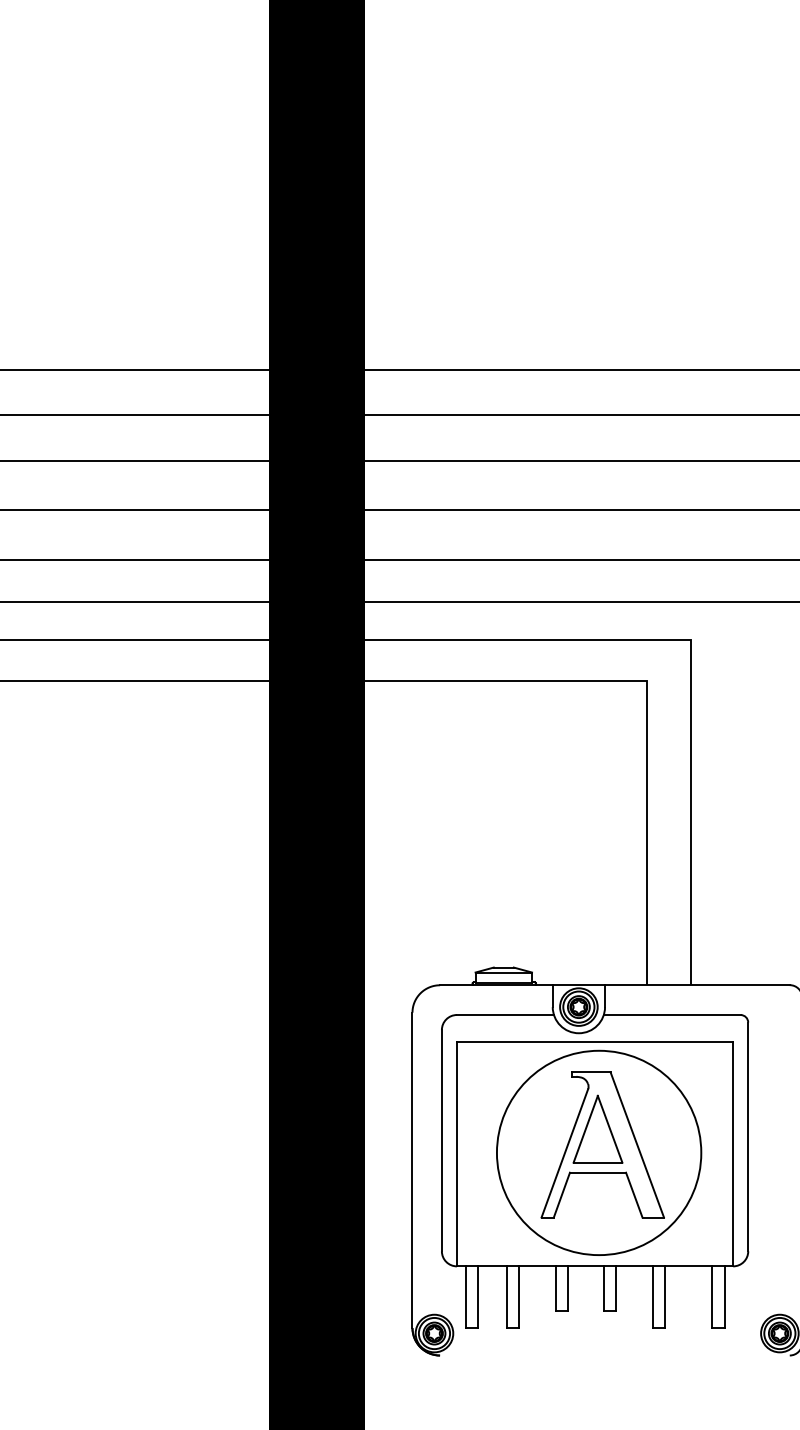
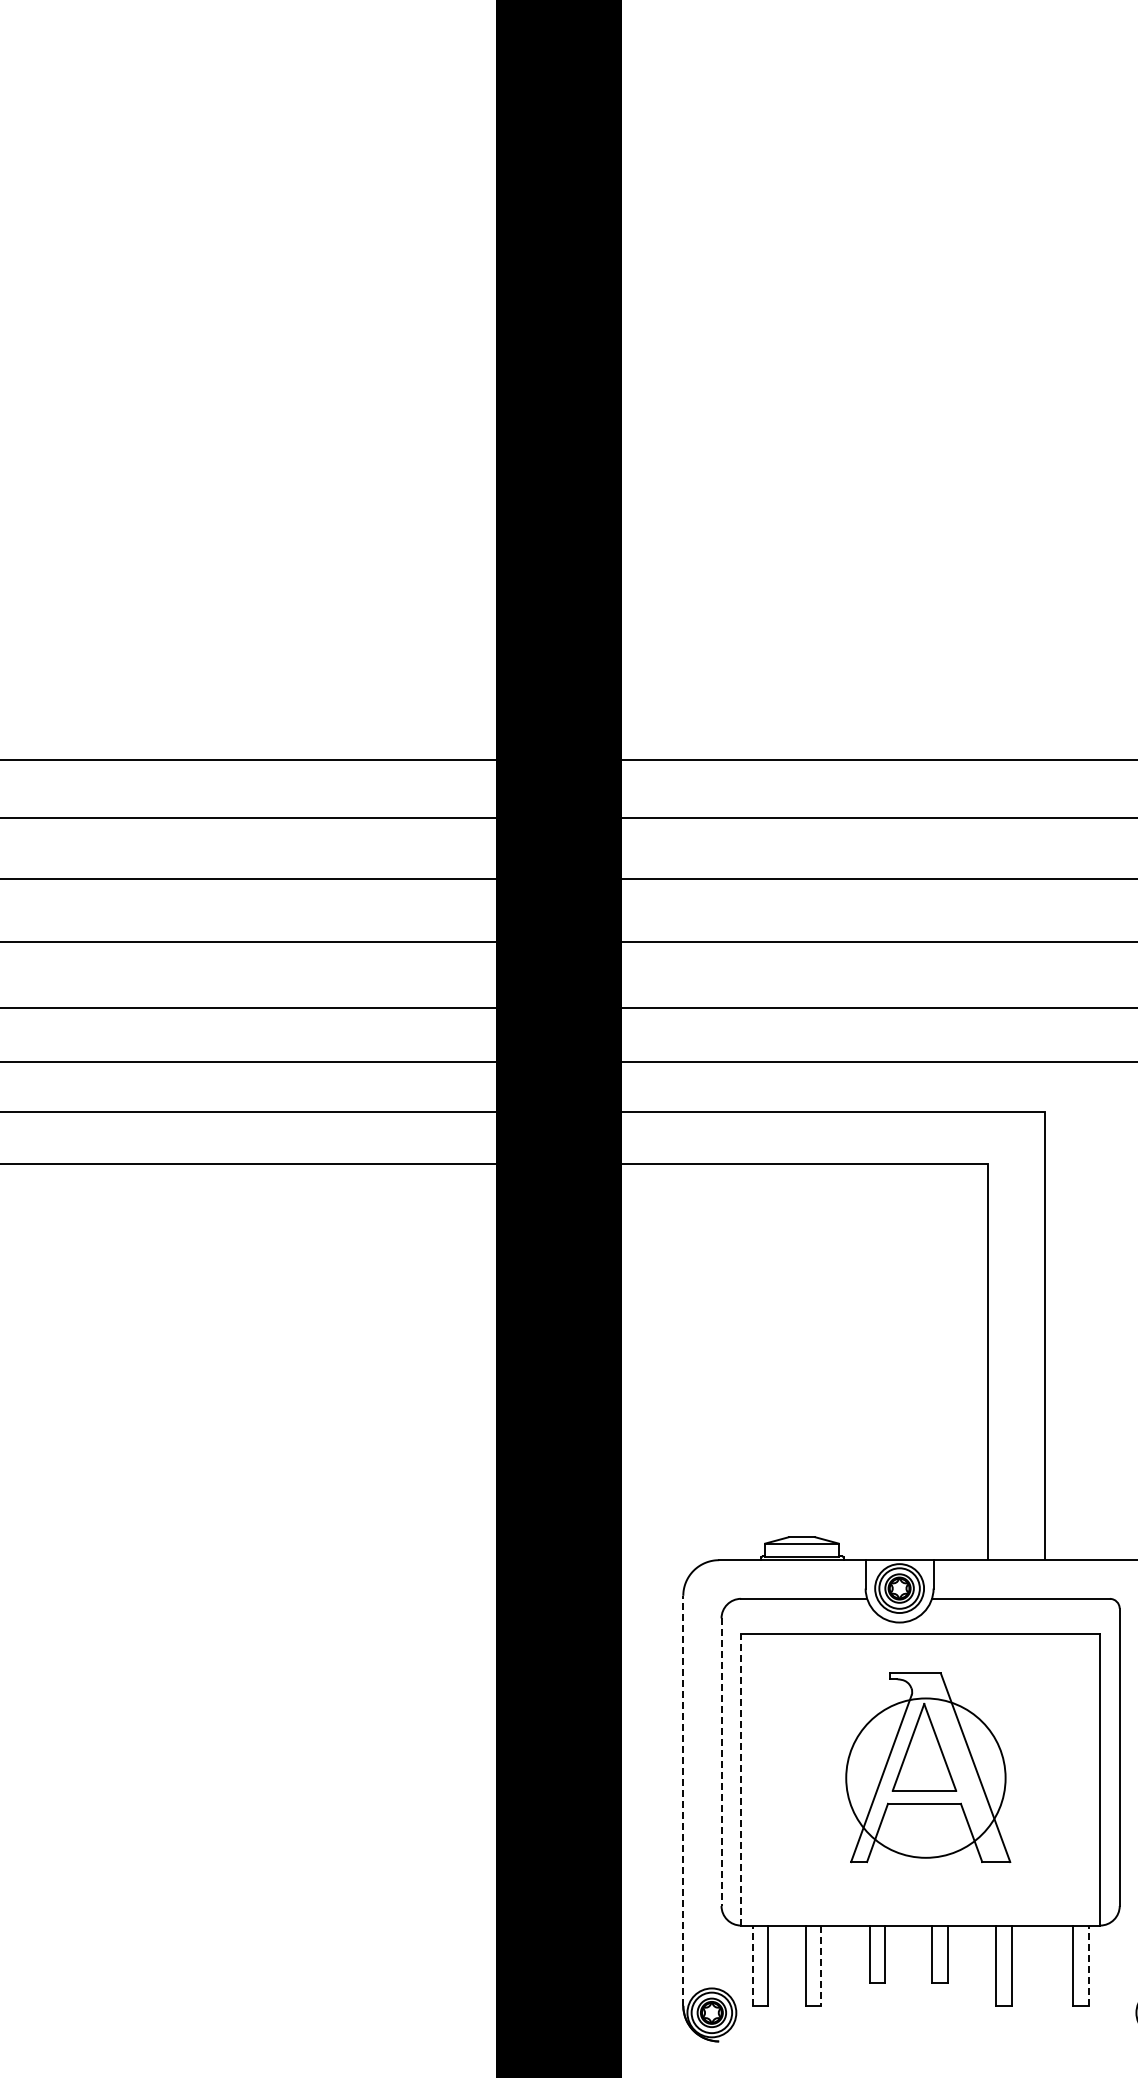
line: (441, 1140) -> (721, 1762), solid -> dashed
circle: (598, 1152) -> (925, 1777), size x0.6
line: (457, 1154) -> (741, 1779), solid -> dashed
line: (412, 1170) -> (683, 1800), solid -> dashed
line: (465, 1297) -> (752, 1965), solid -> dashed
line: (518, 1297) -> (821, 1965), solid -> dashed
line: (724, 1297) -> (1088, 1965), solid -> dashed

